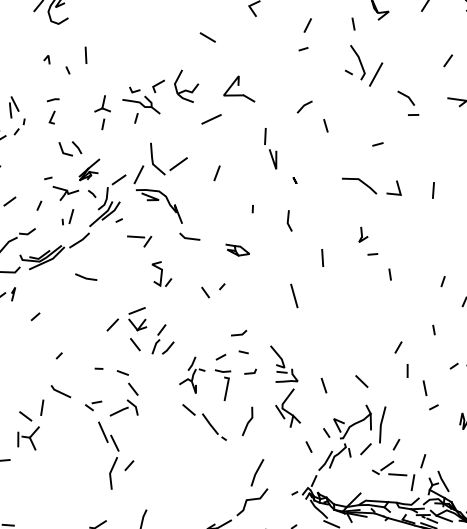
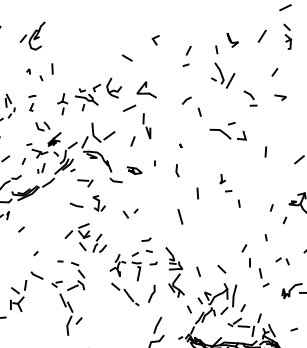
part: (270, 148) -> (146, 126), moved
part: (370, 186) -> (227, 134), moved
part: (237, 249) -> (134, 170), moved
line: (84, 275) -> (75, 204), moved

